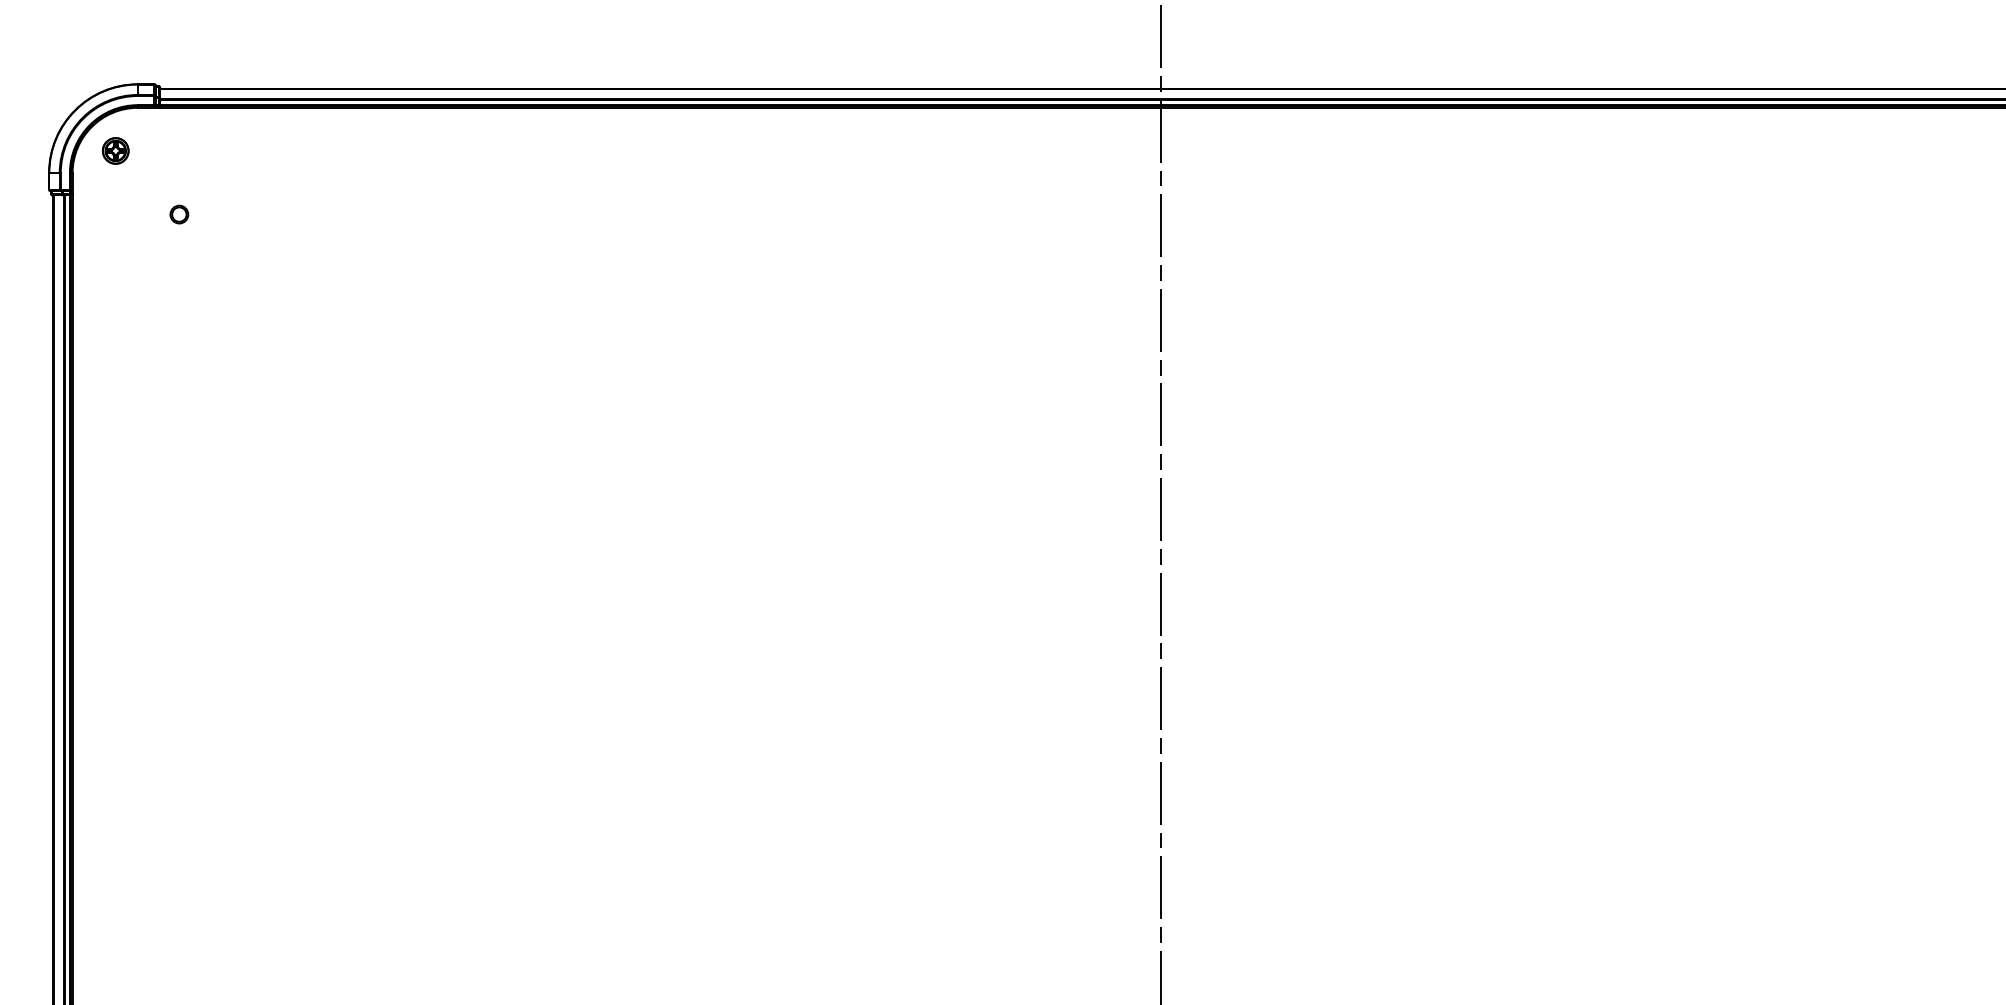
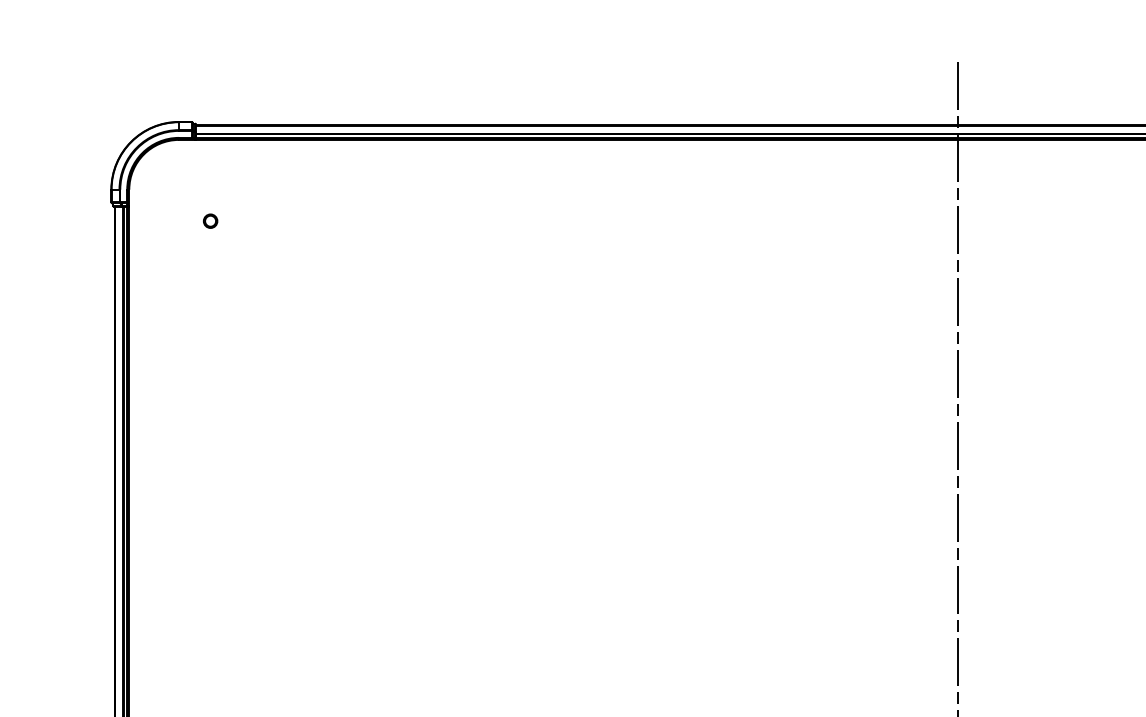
part: (115, 150) -> (161, 172), removed

